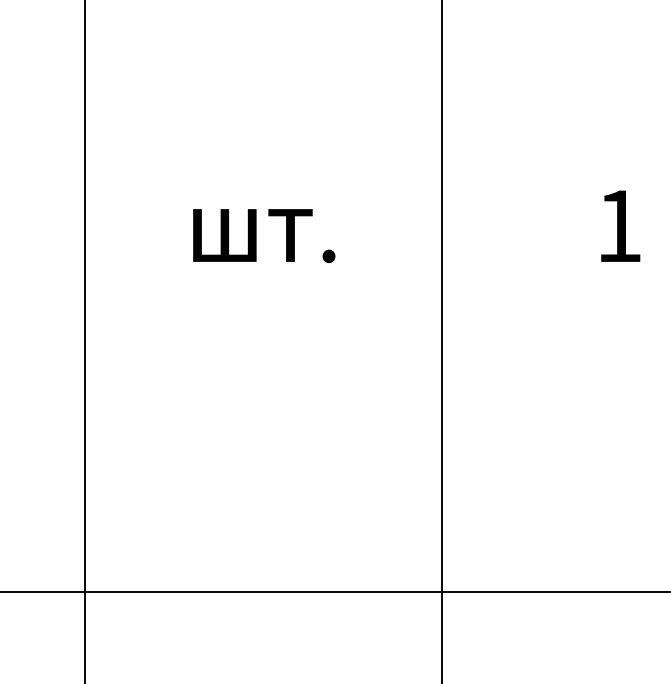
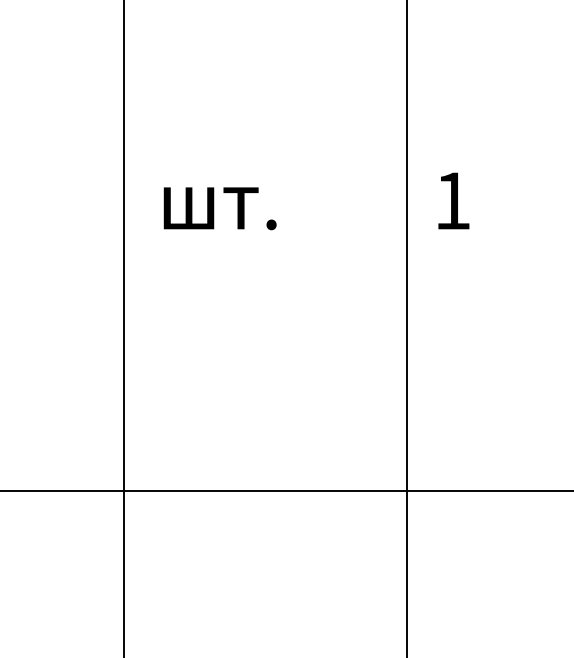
text: (620, 225) -> (453, 200), moved
text: (263, 235) -> (219, 208), moved

